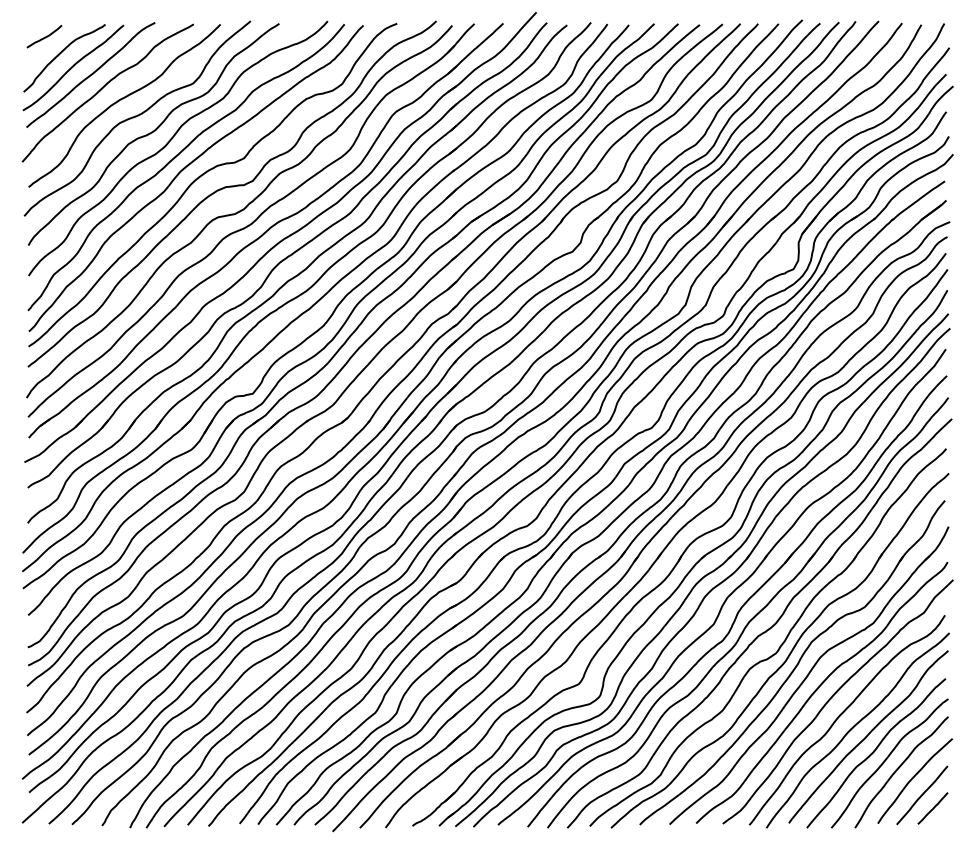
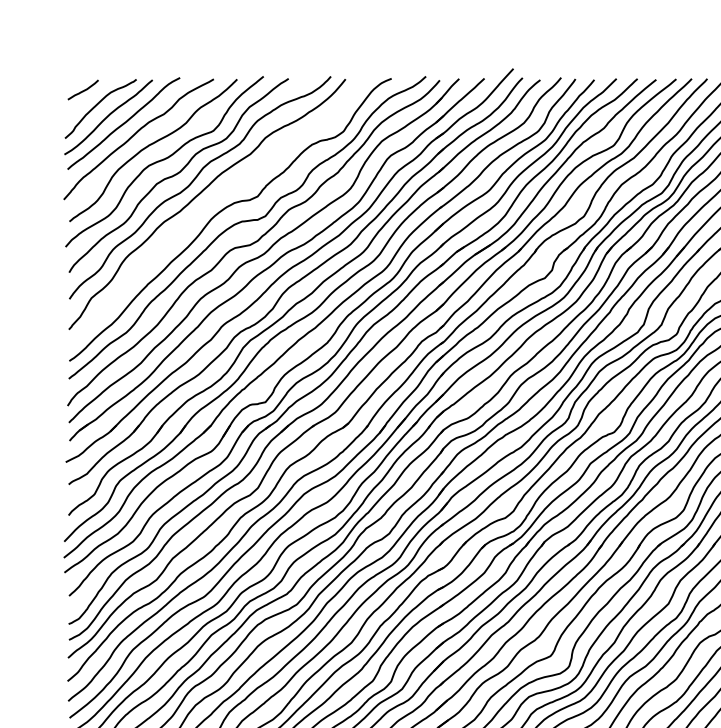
curve: (188, 166) -> (209, 203), removed

